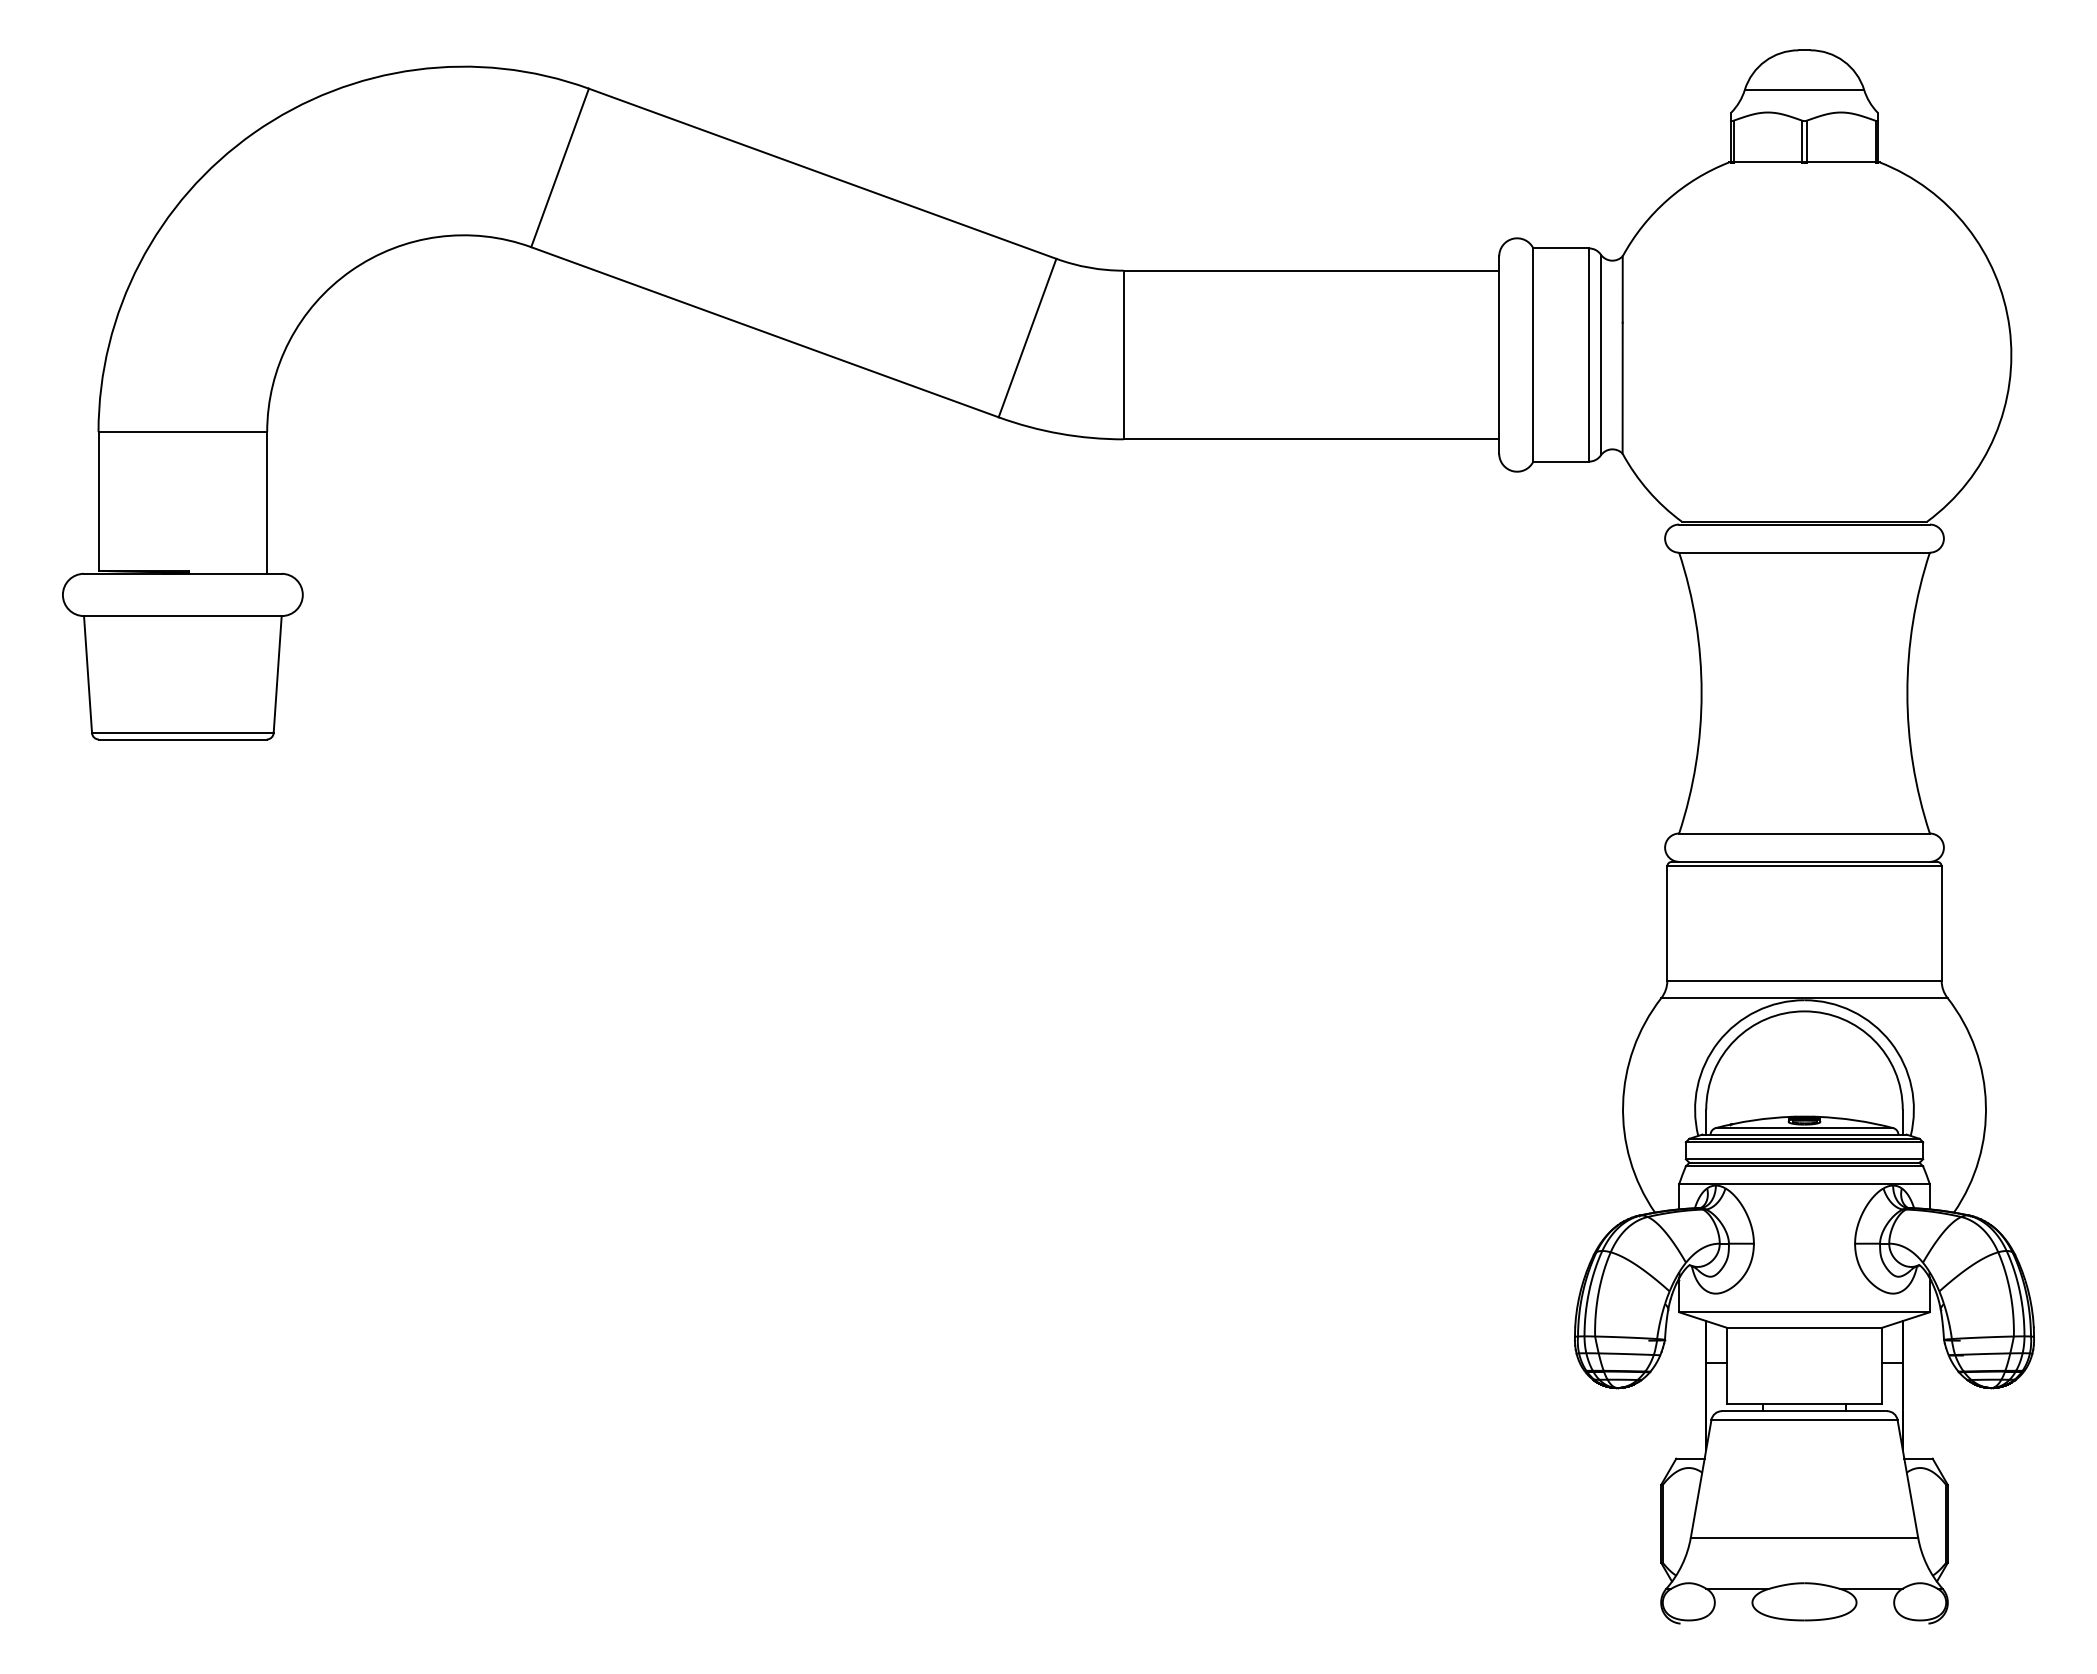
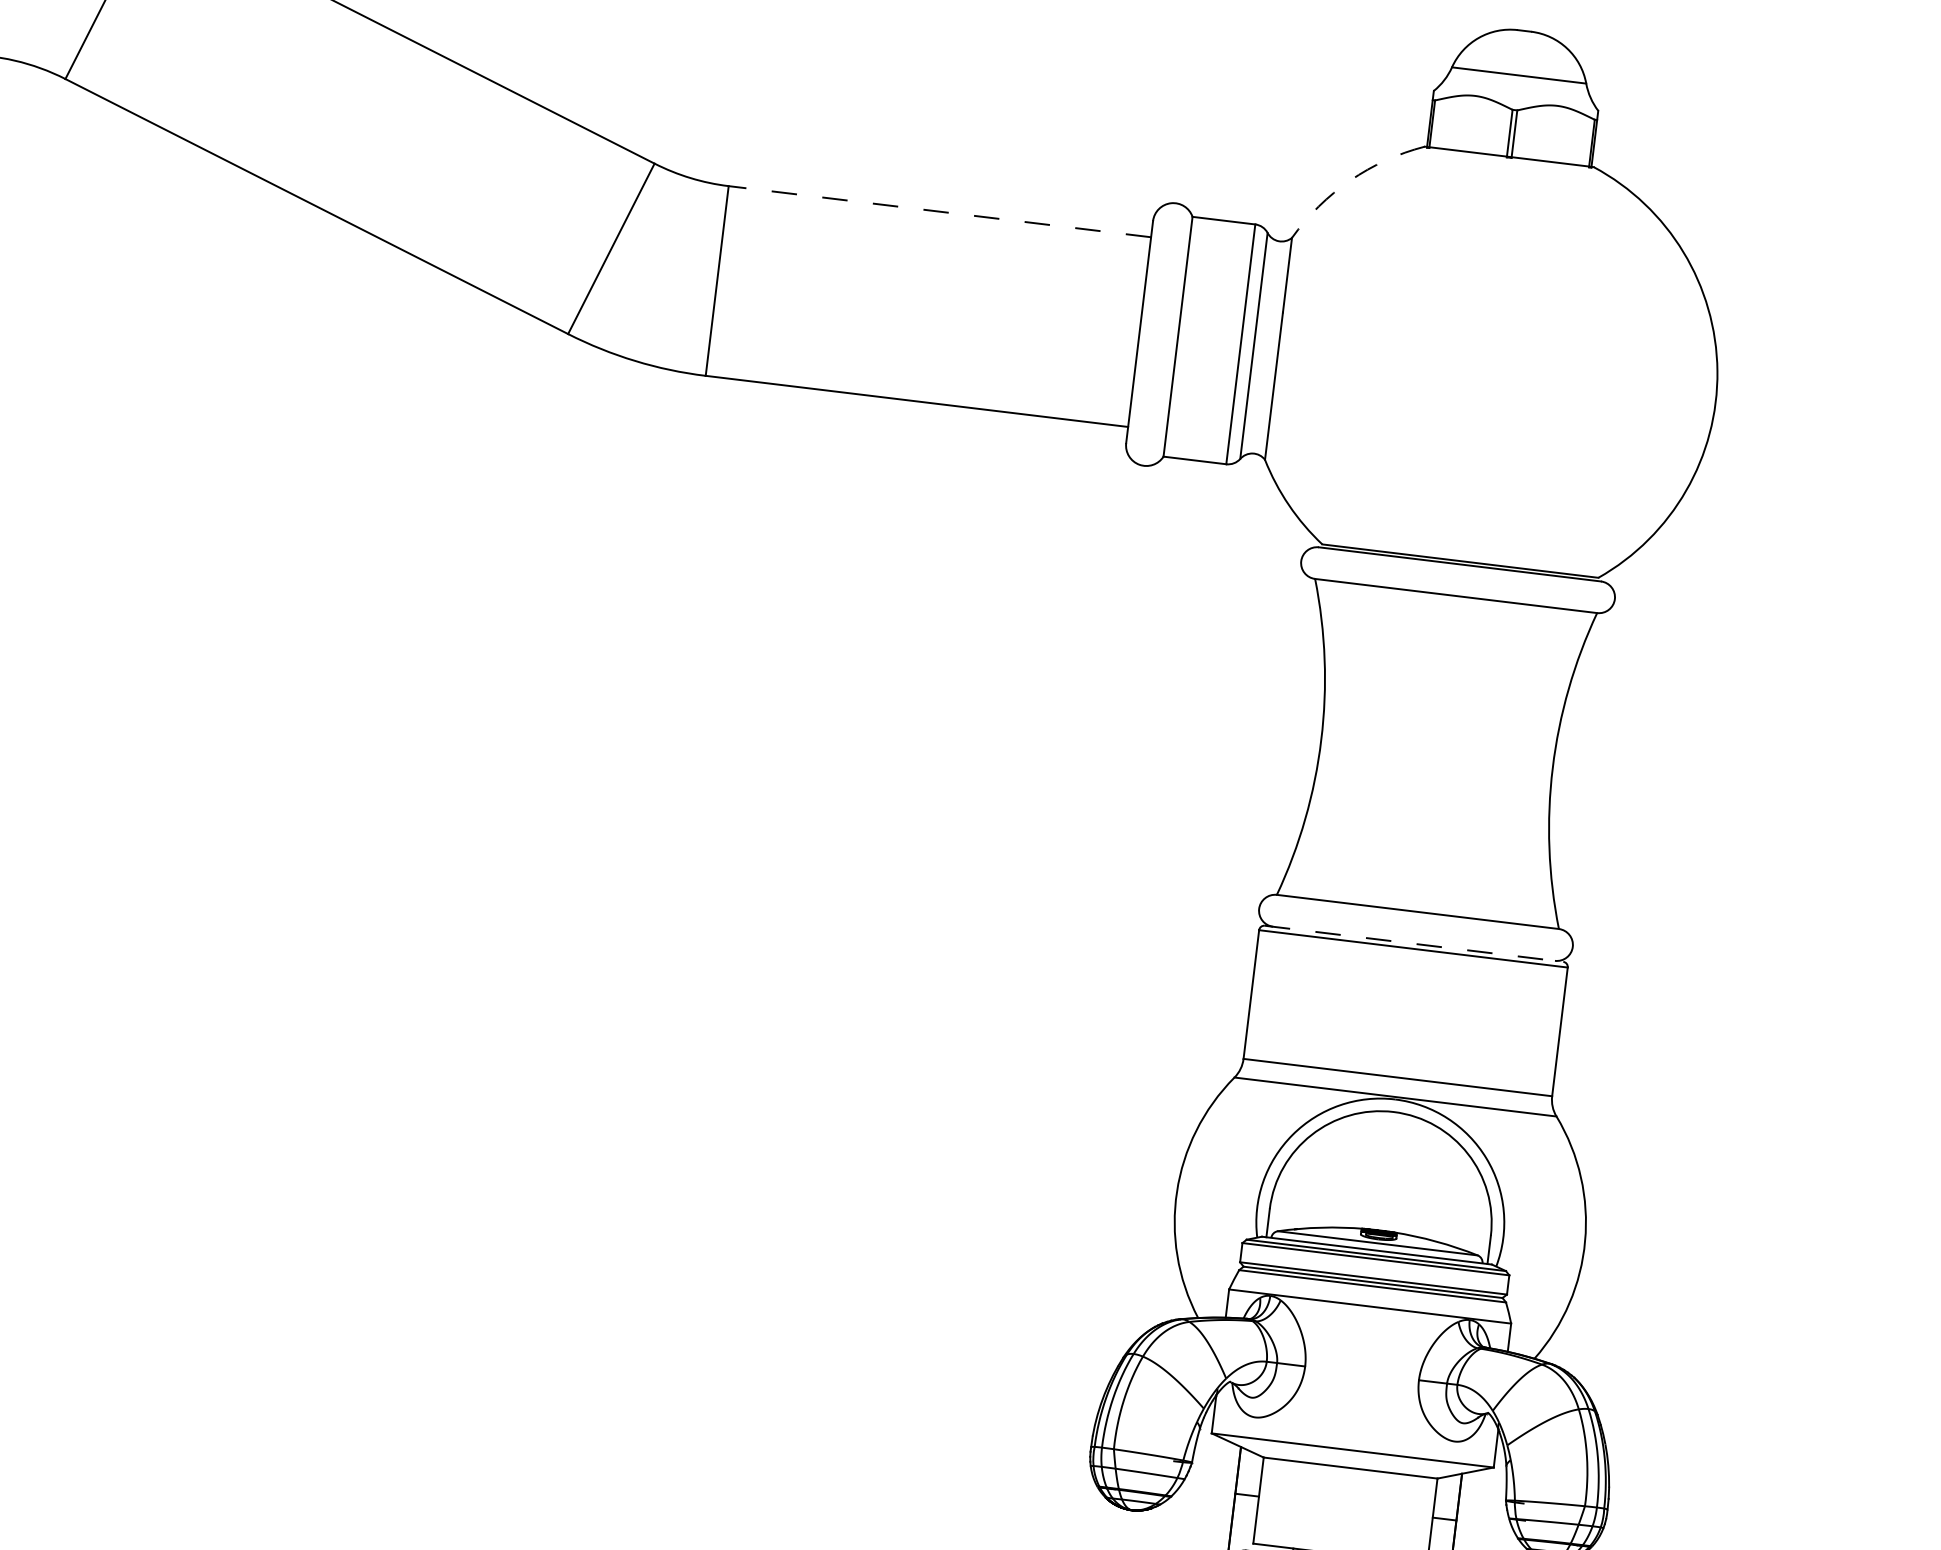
arc: (1667, 199) -> (1350, 180), solid -> dashed
line: (1311, 270) -> (939, 211), solid -> dashed
line: (1804, 861) -> (1414, 943), solid -> dashed

